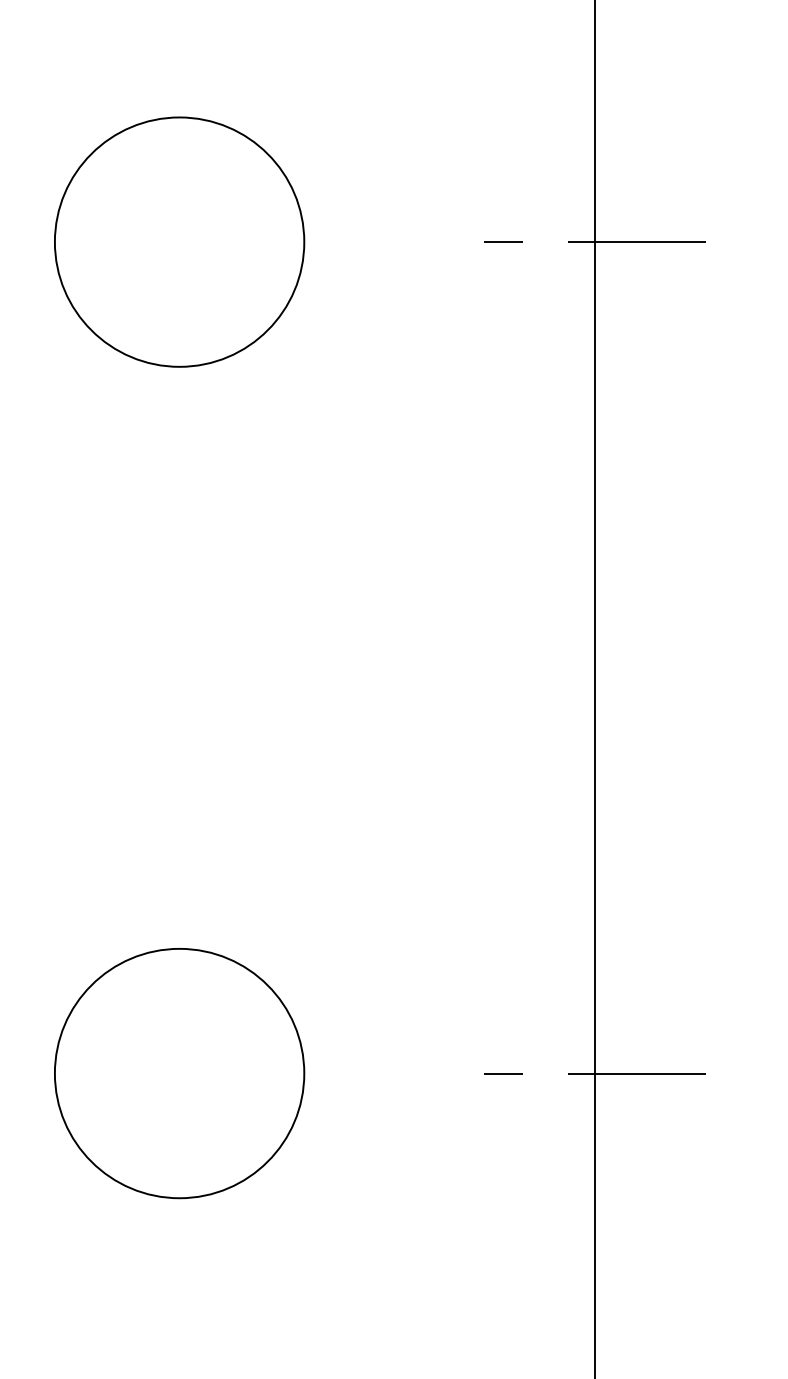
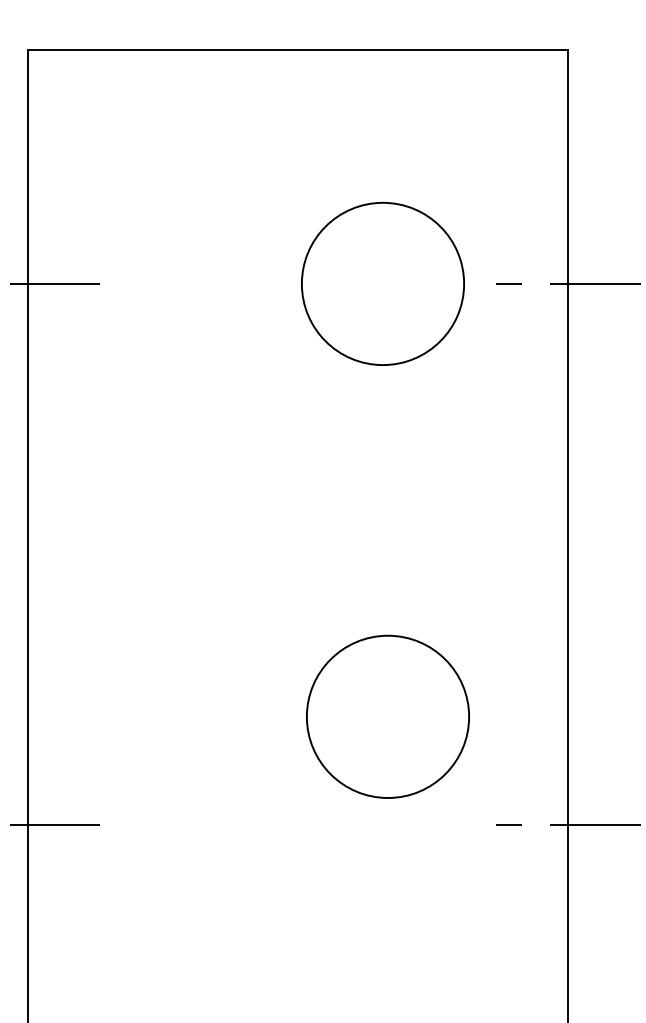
circle: (178, 241) -> (382, 283), moved
circle: (178, 1072) -> (387, 716), moved

